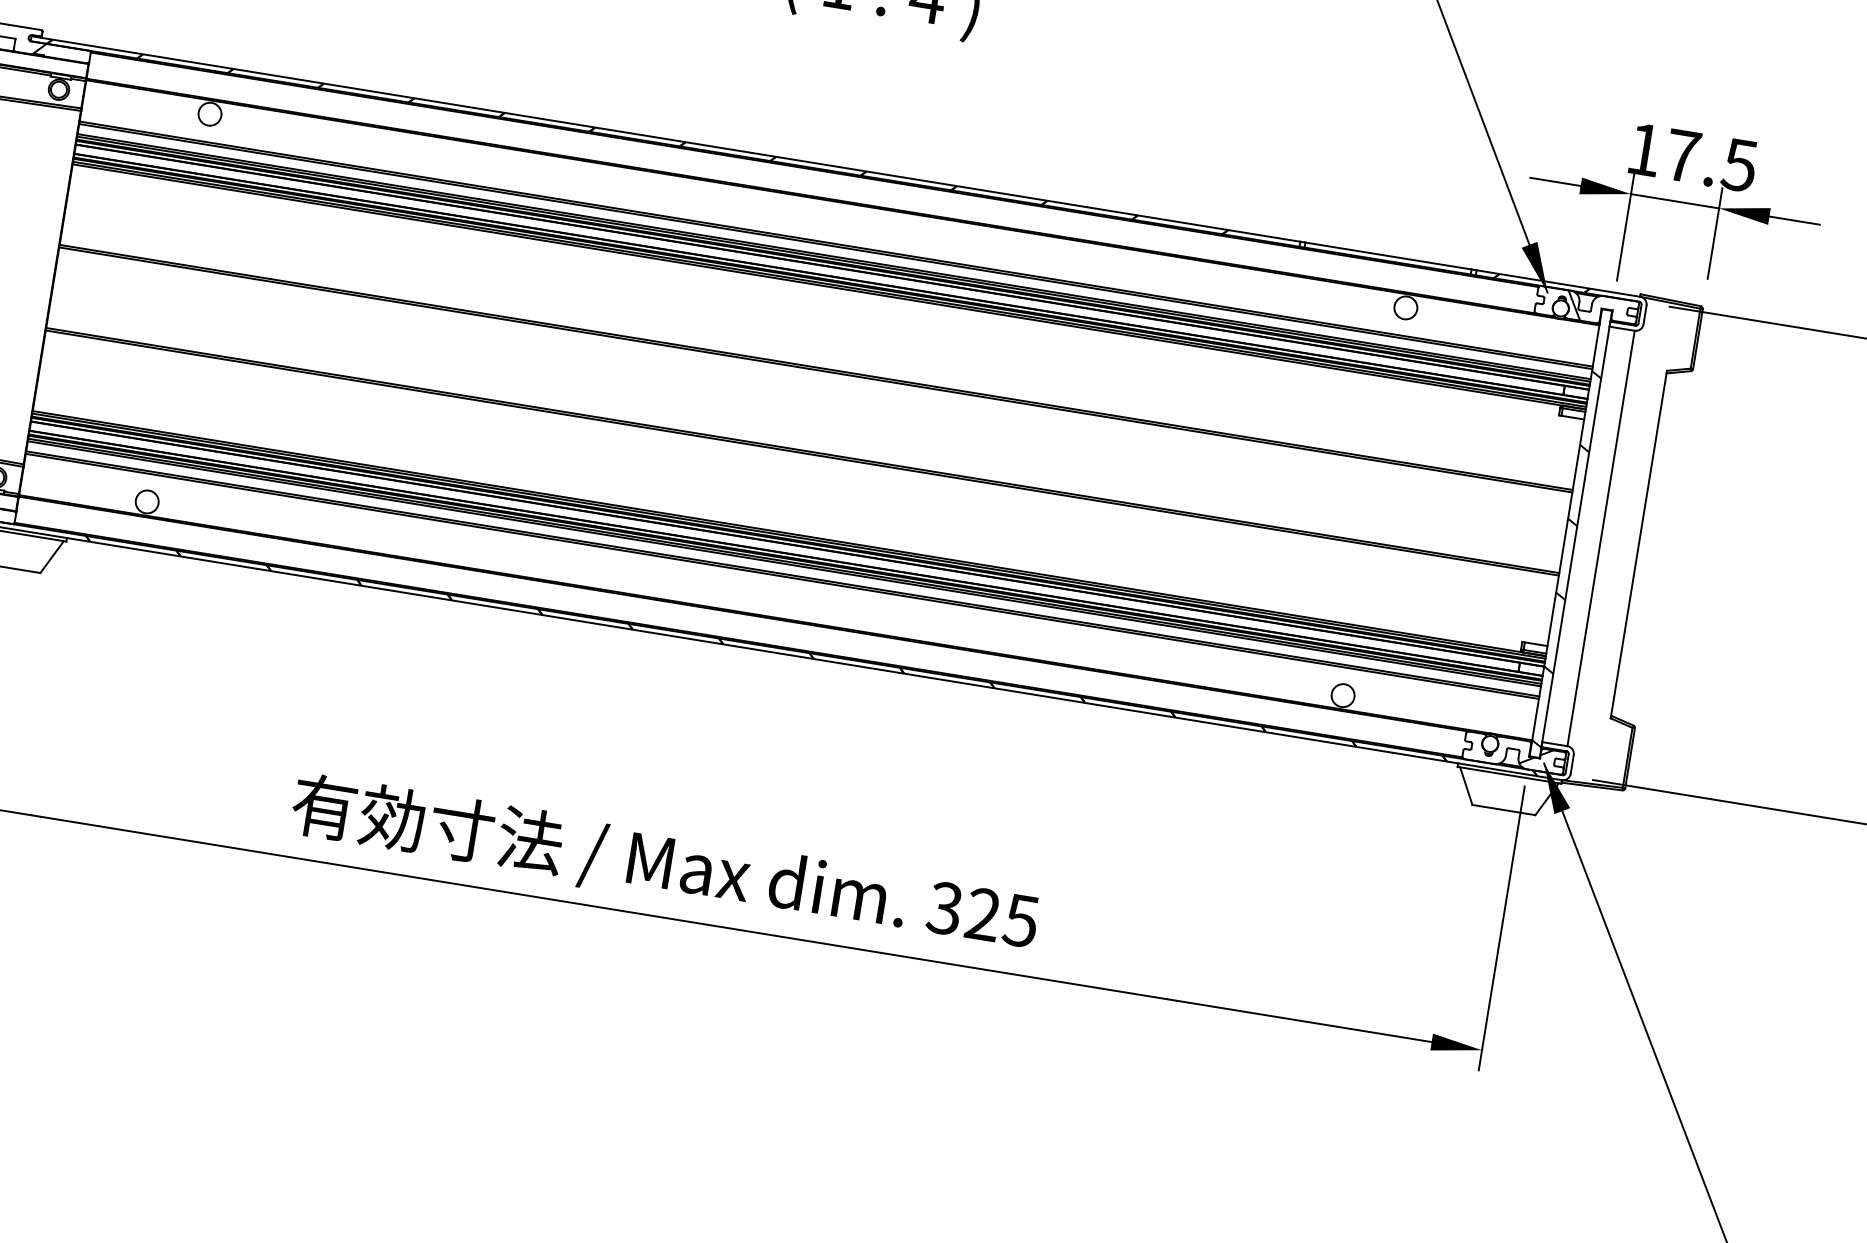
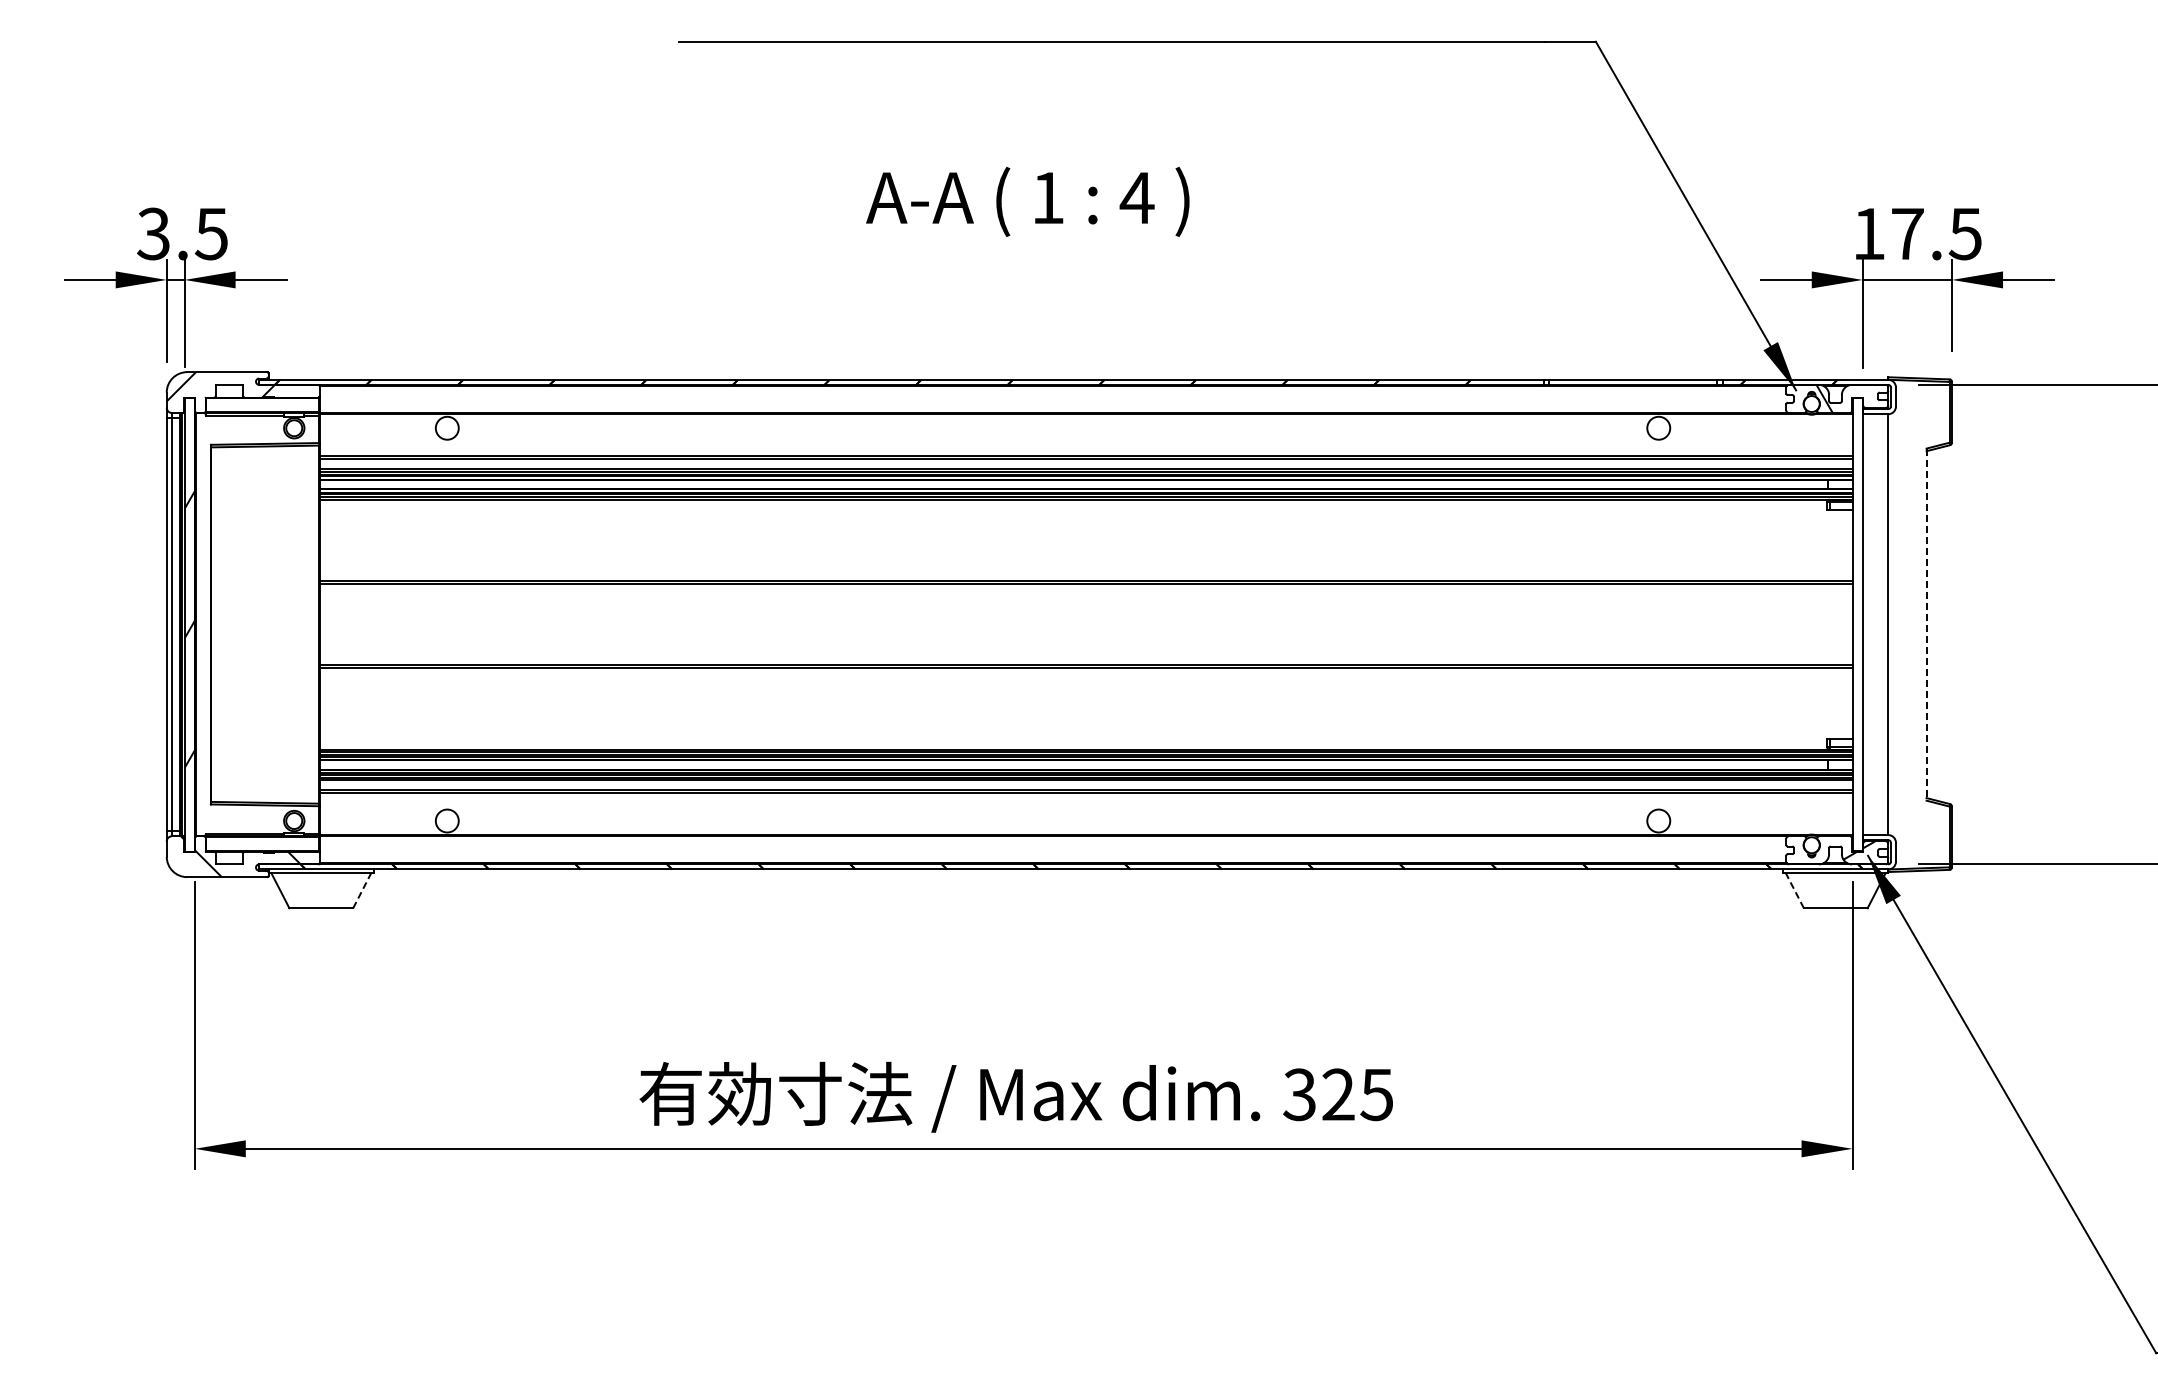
line: (1638, 545) -> (1926, 625), solid -> dashed
line: (52, 556) -> (362, 890), solid -> dashed
hatch: (1566, 559) -> (1857, 650), removed
line: (1465, 785) -> (1794, 890), solid -> dashed

